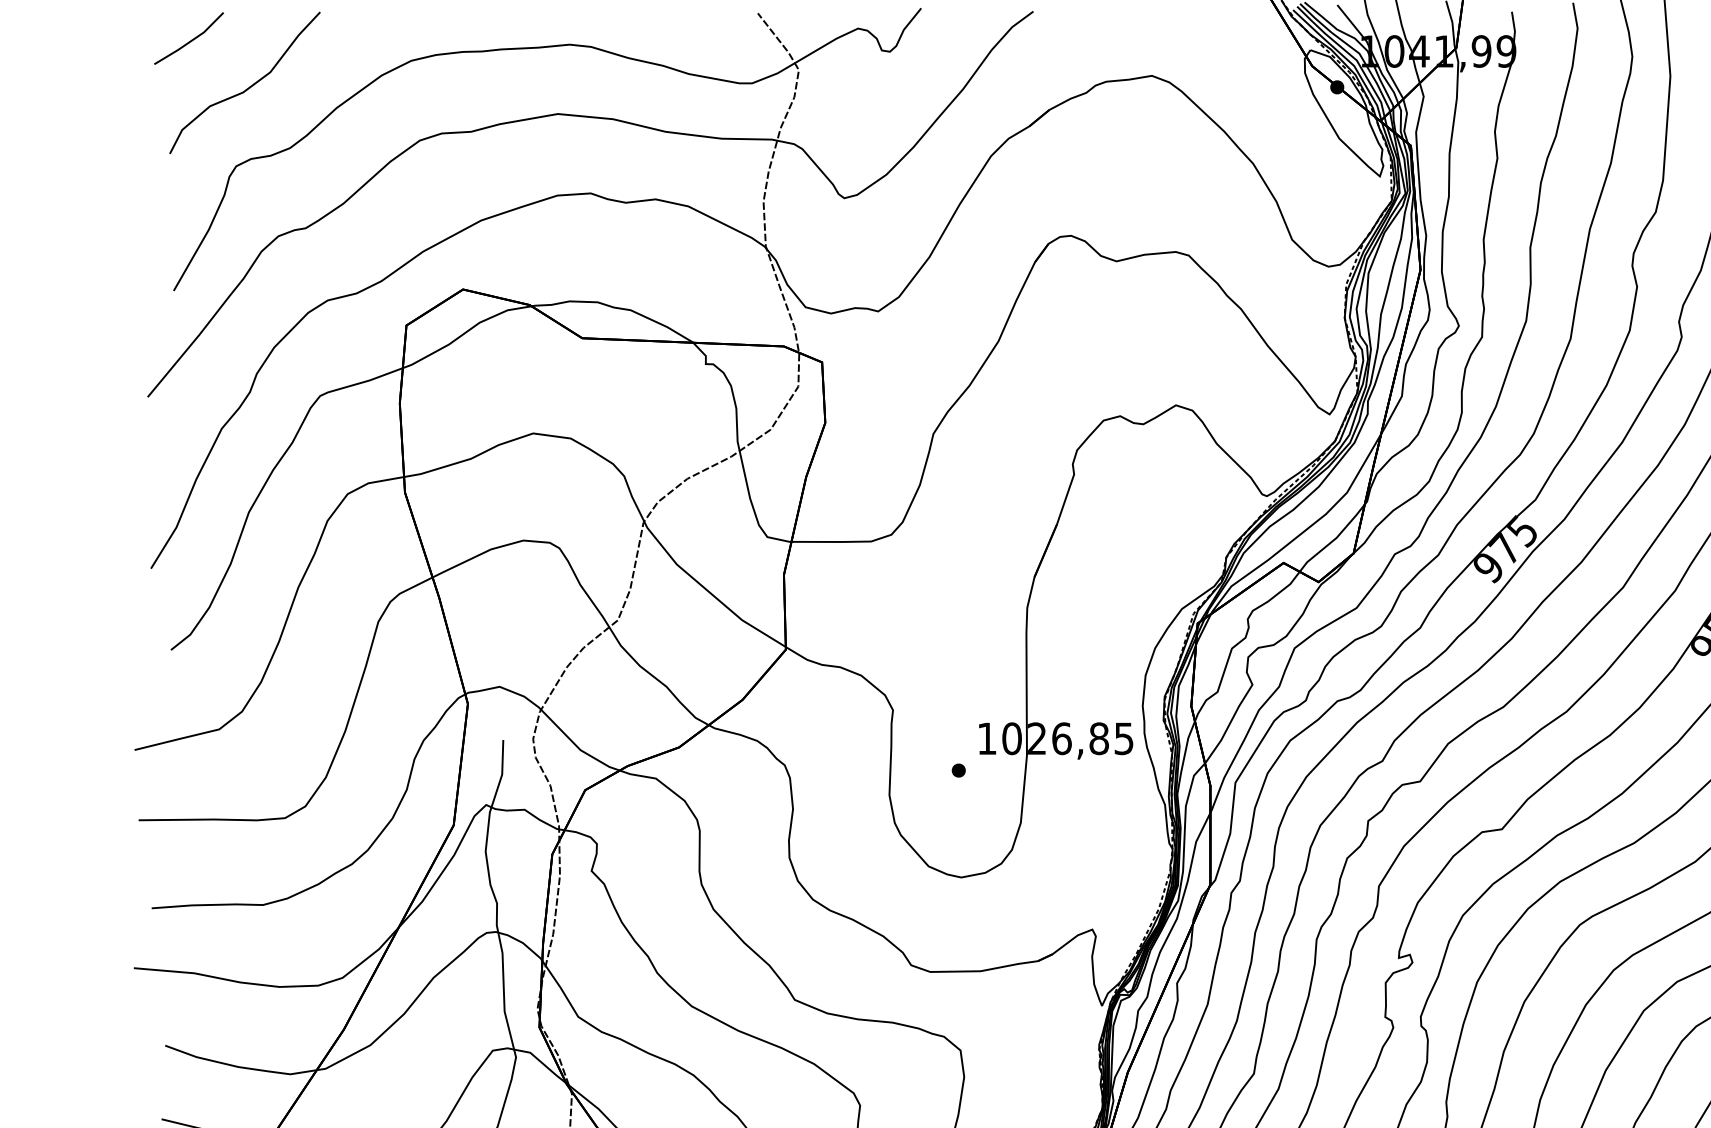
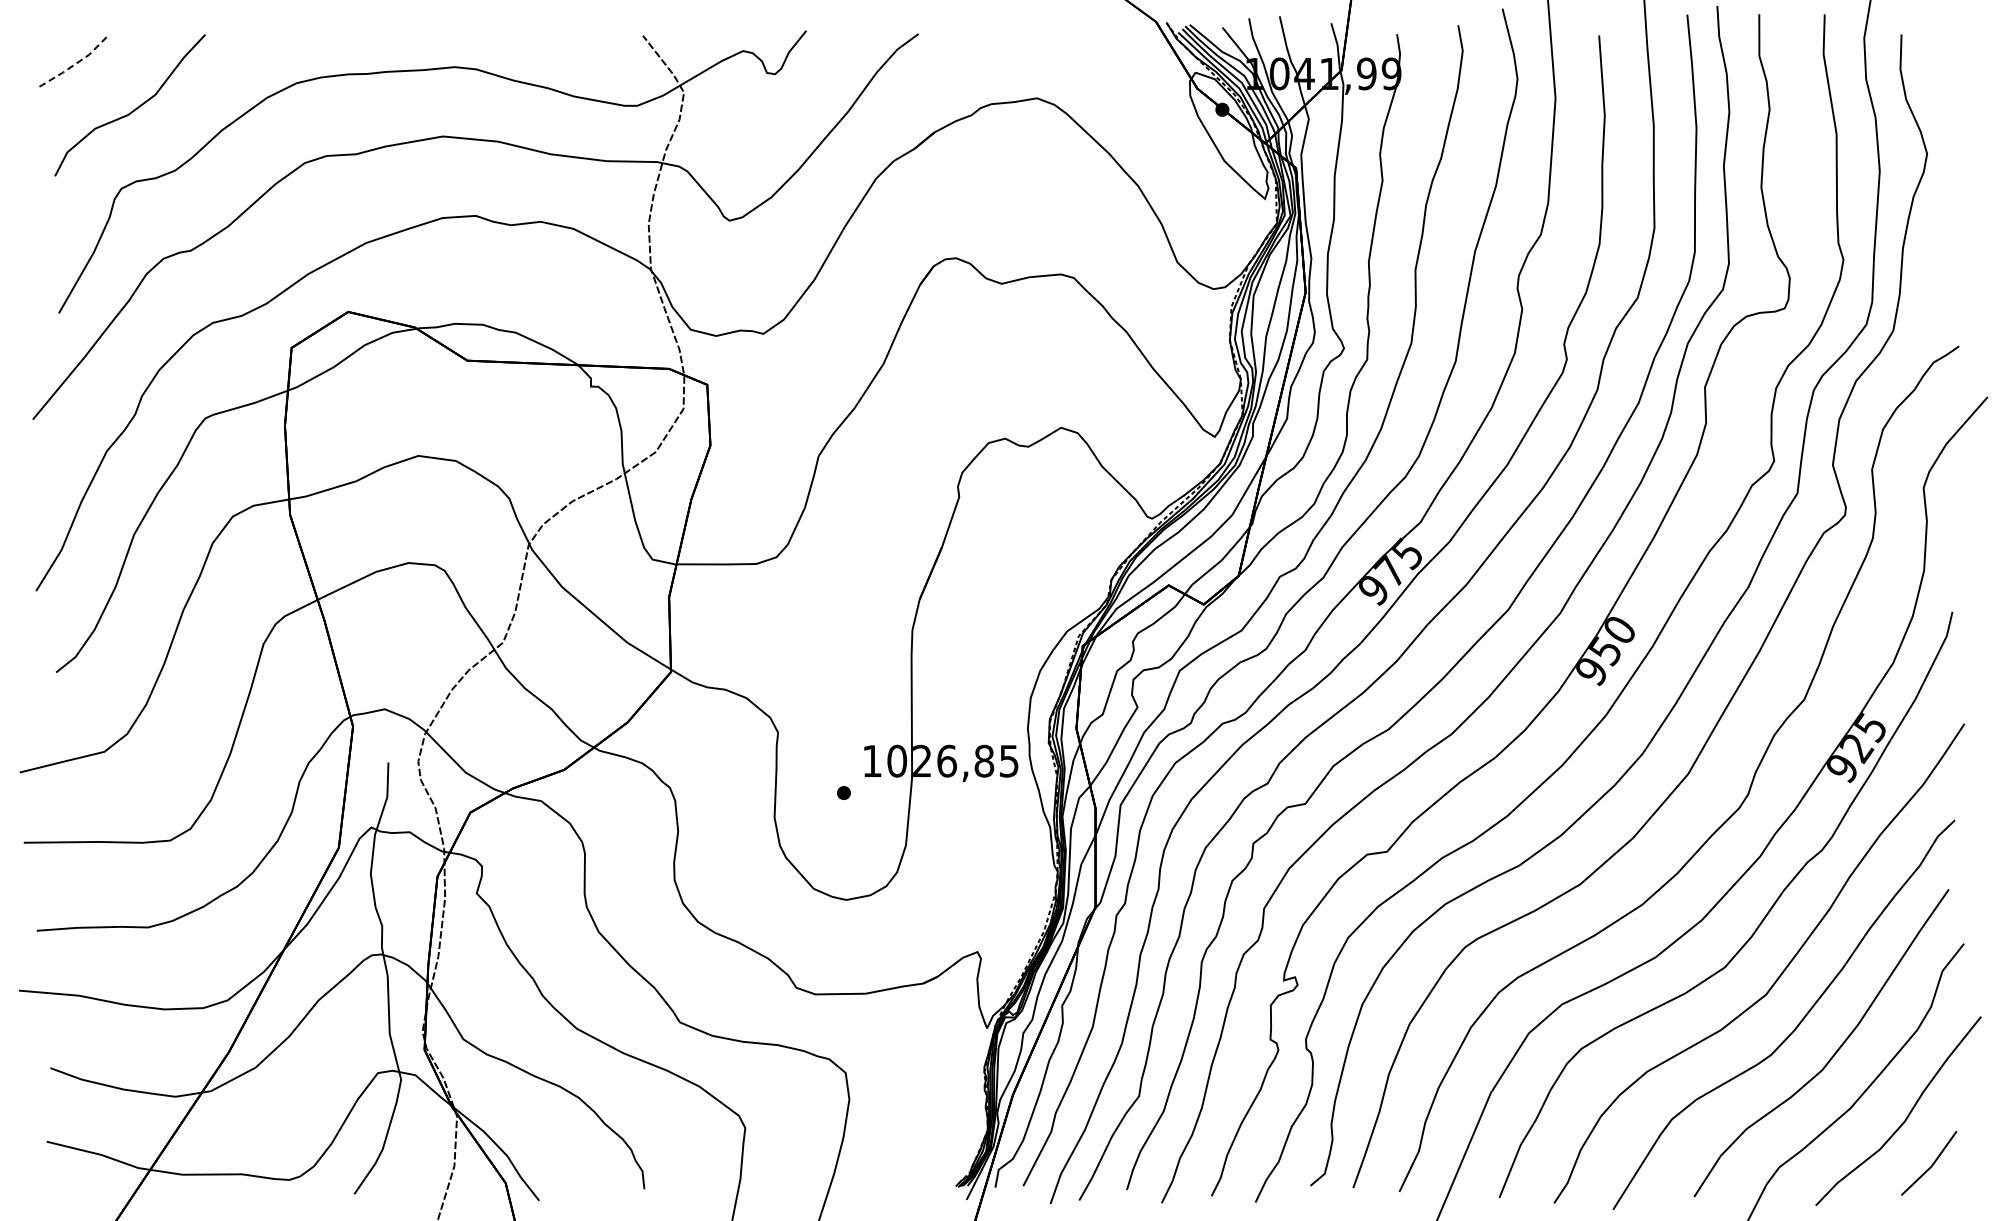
line: (191, 41) -> (76, 63), solid -> dashed

